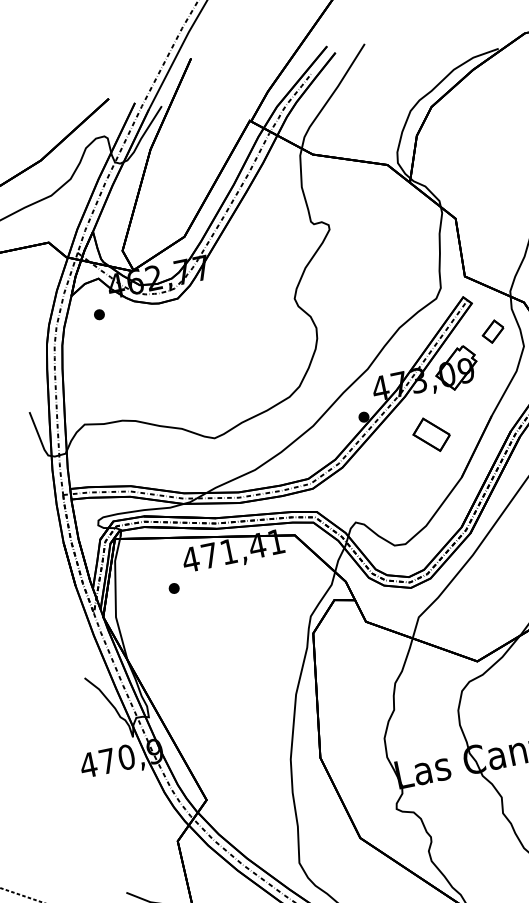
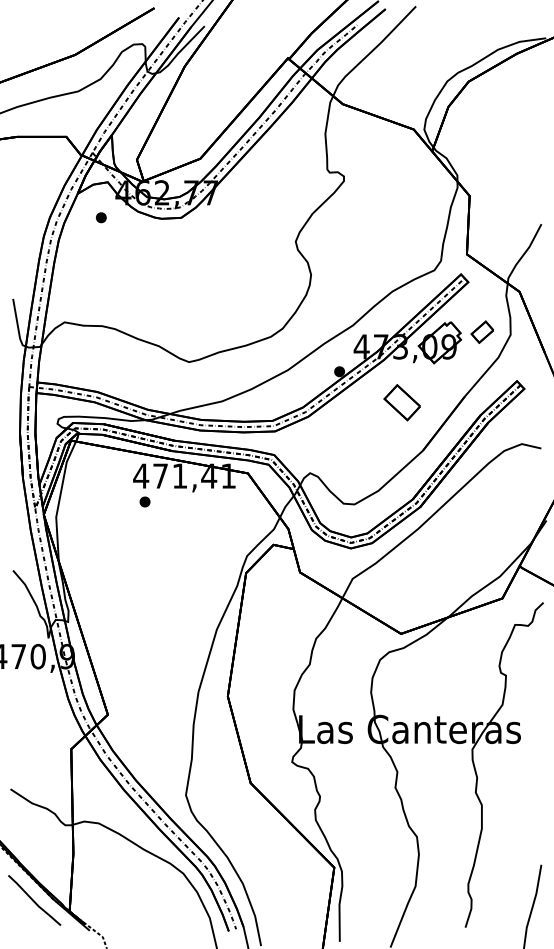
part: (492, 331) -> (481, 331), moved
part: (173, 588) -> (144, 501), moved

